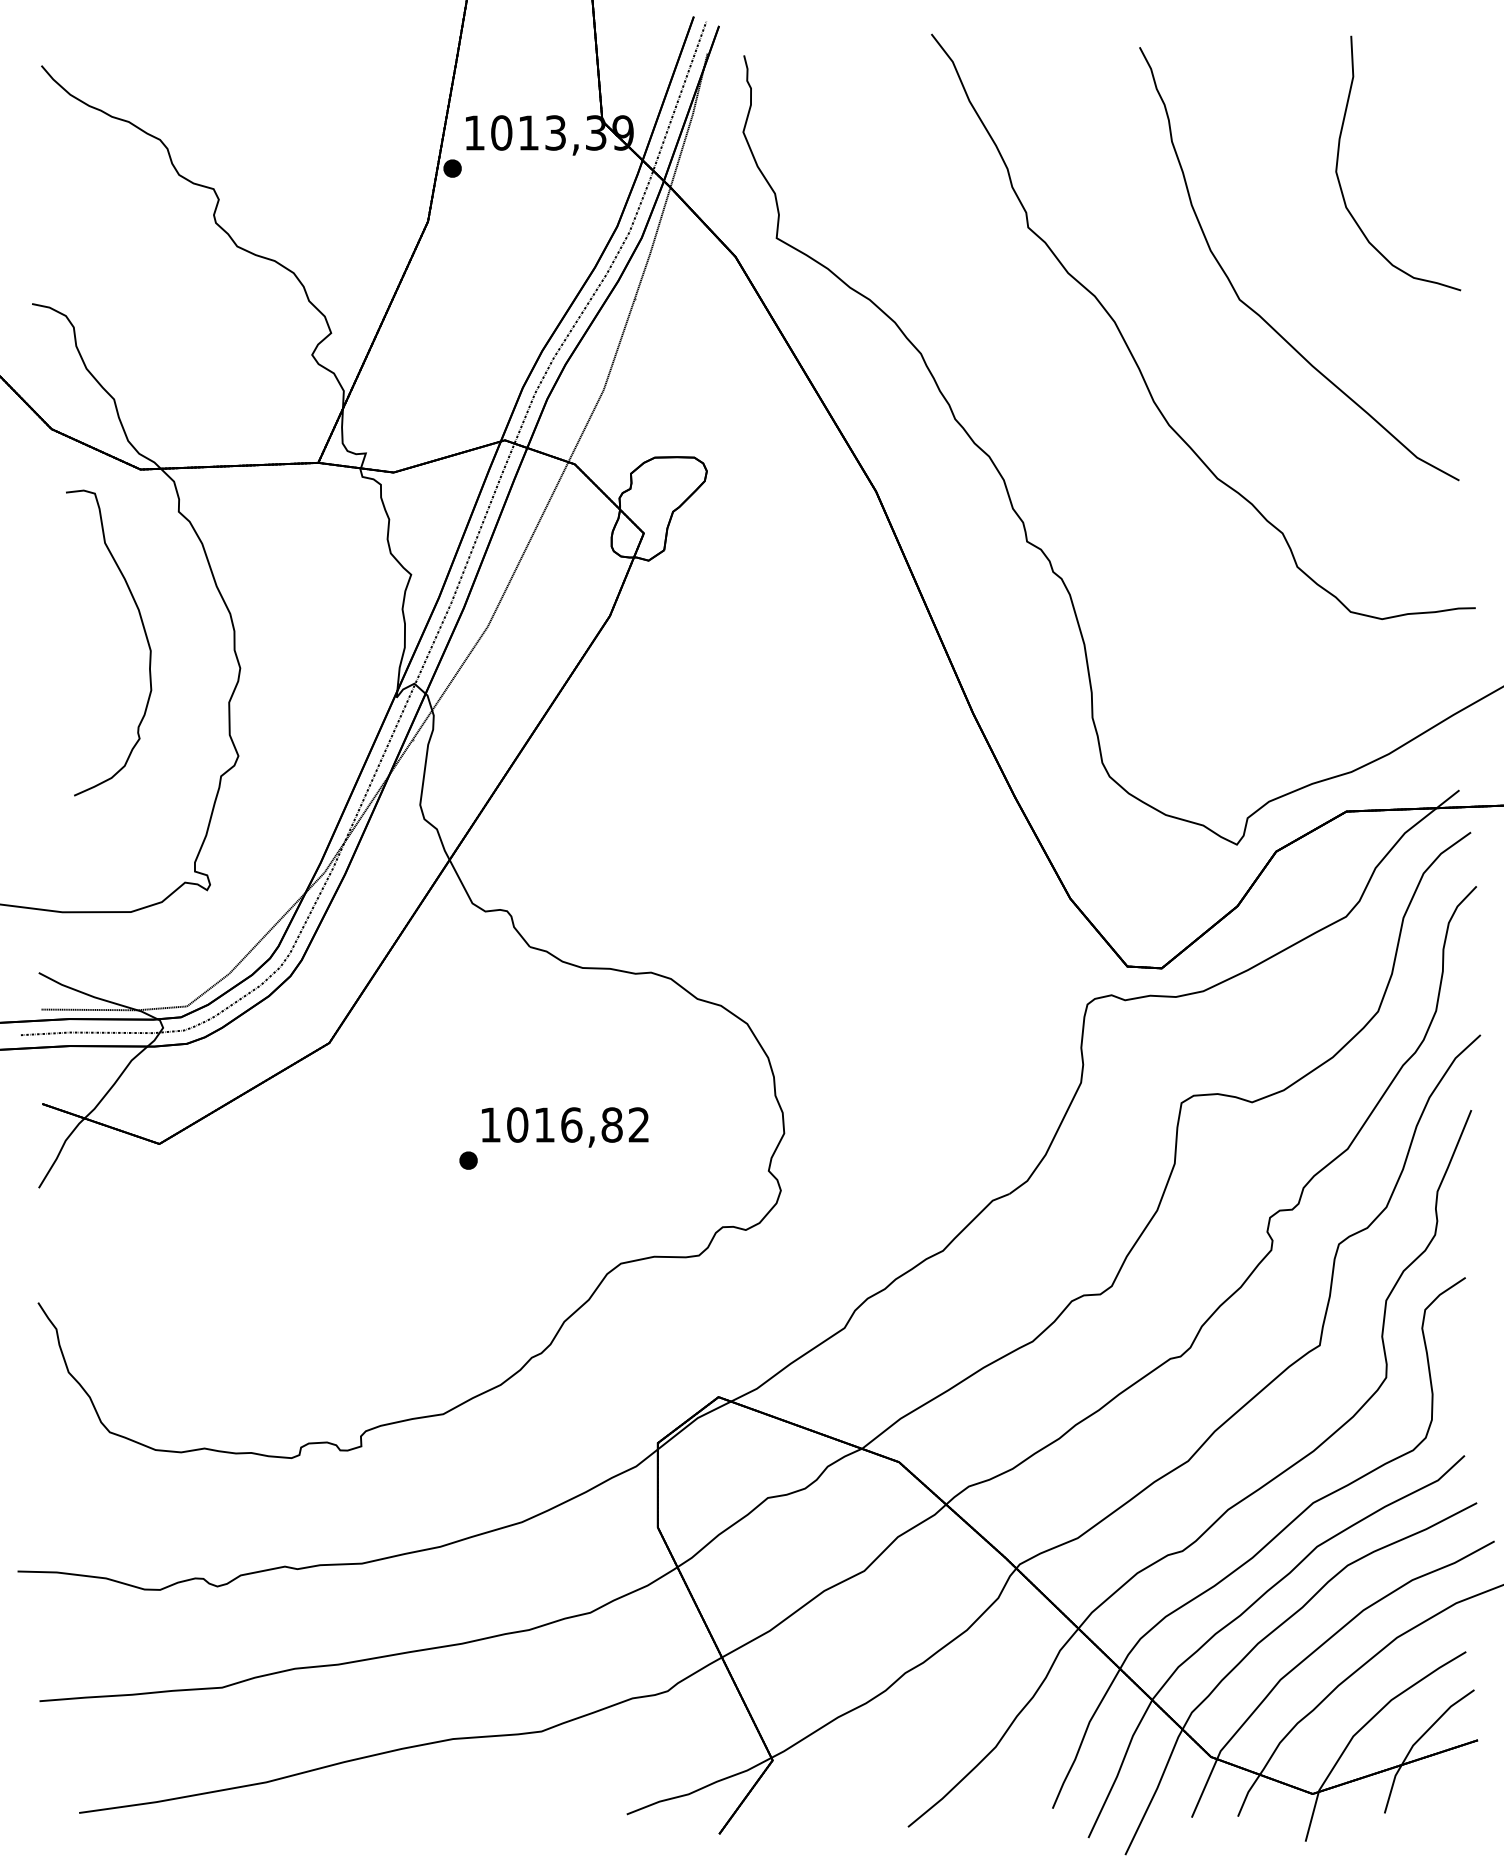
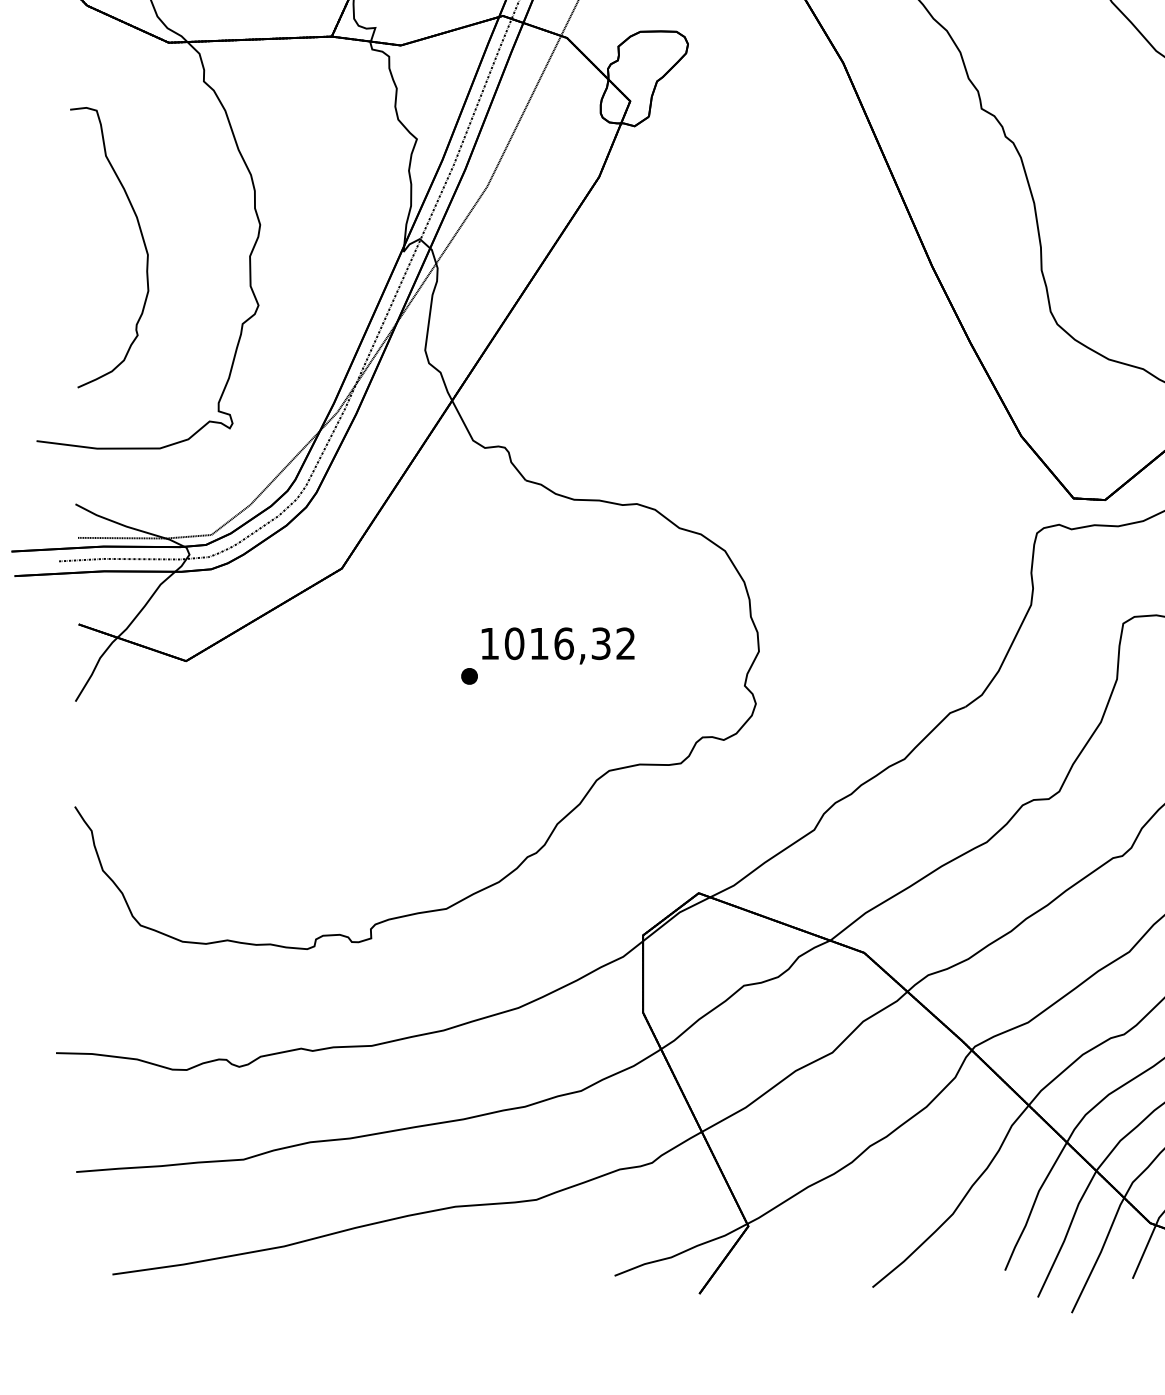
curve: (143, 630) -> (141, 236), moved
text: (611, 1124) -> (600, 643), 1016,82 -> 1016,32

